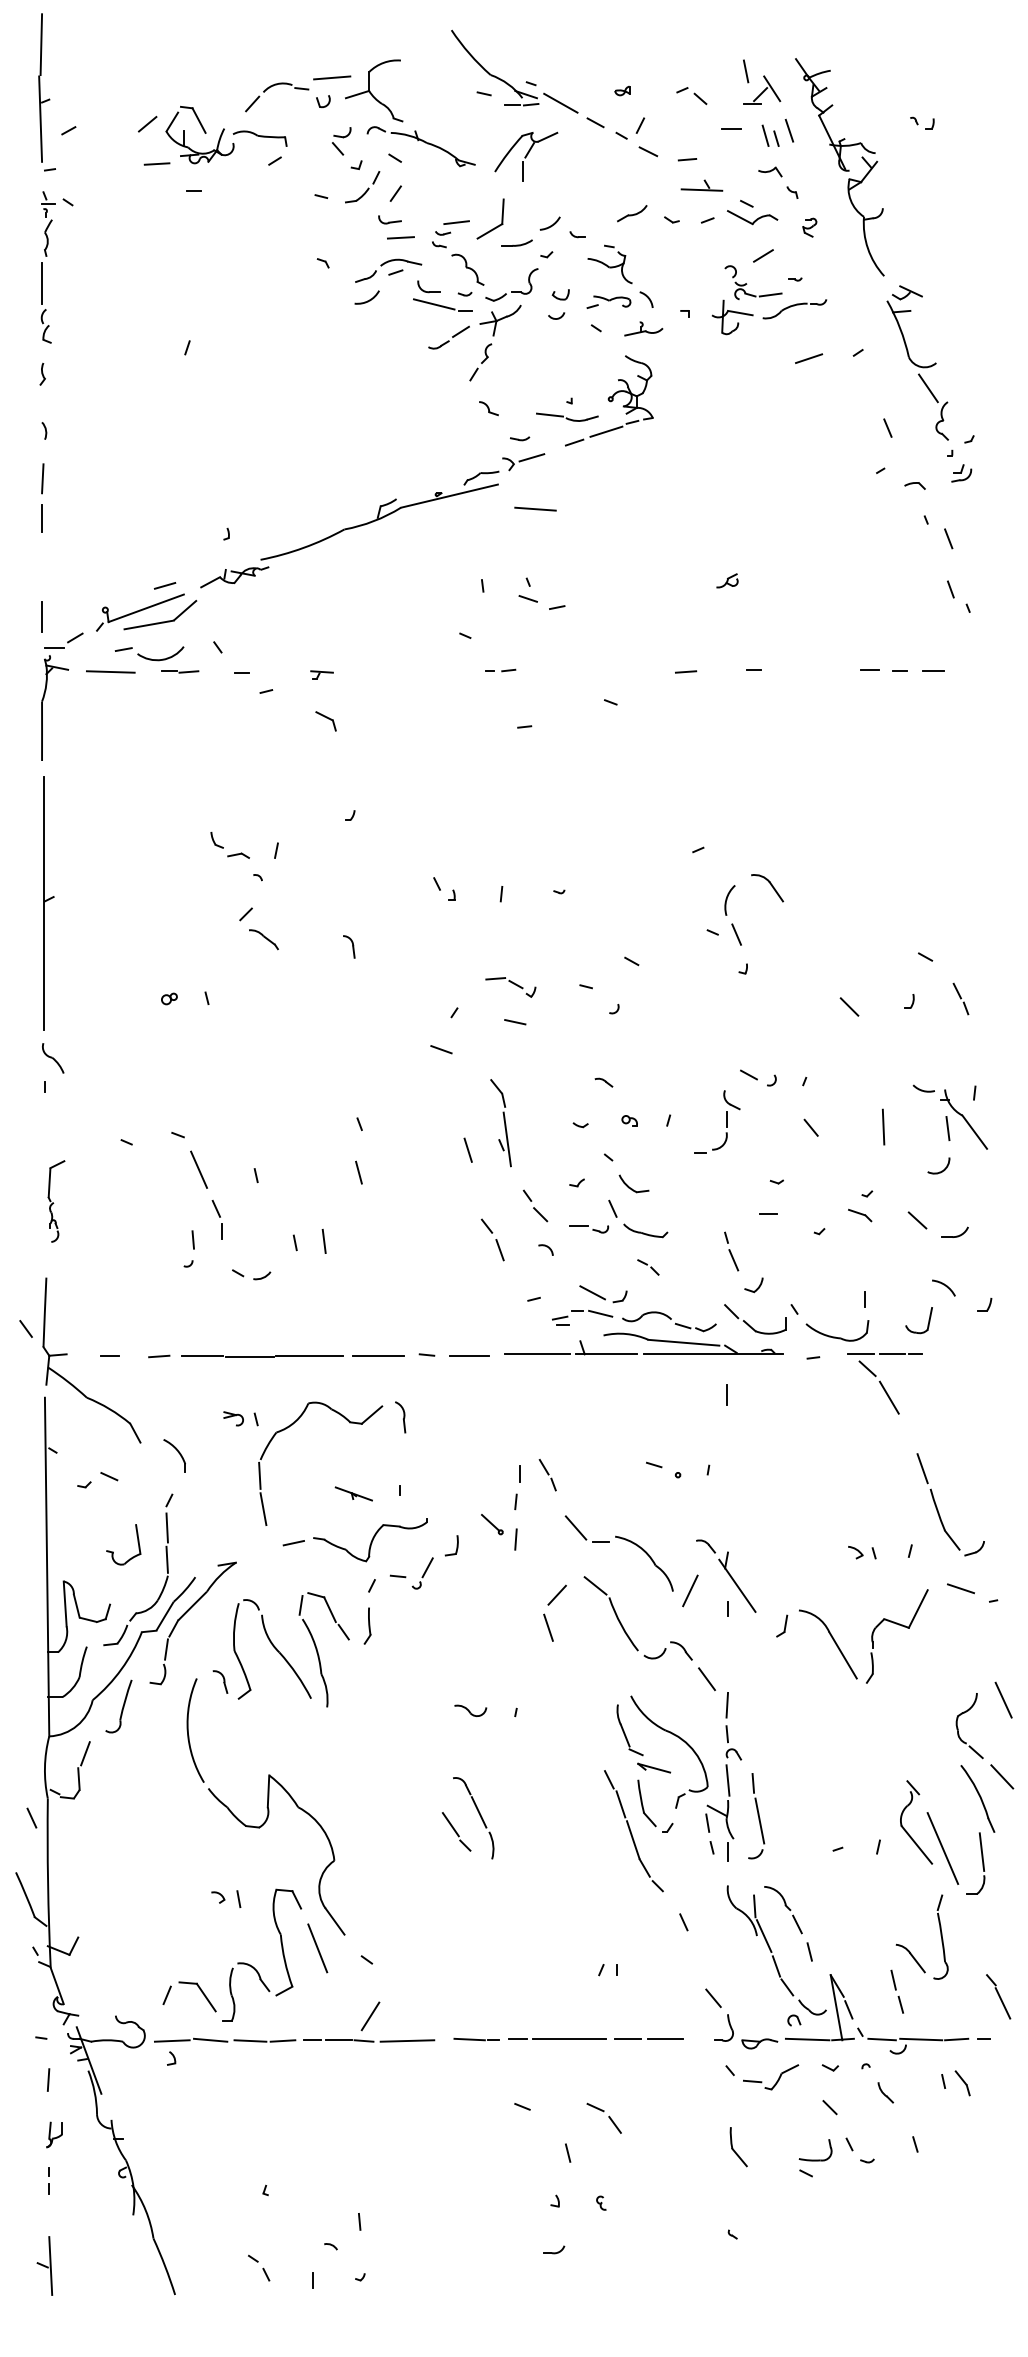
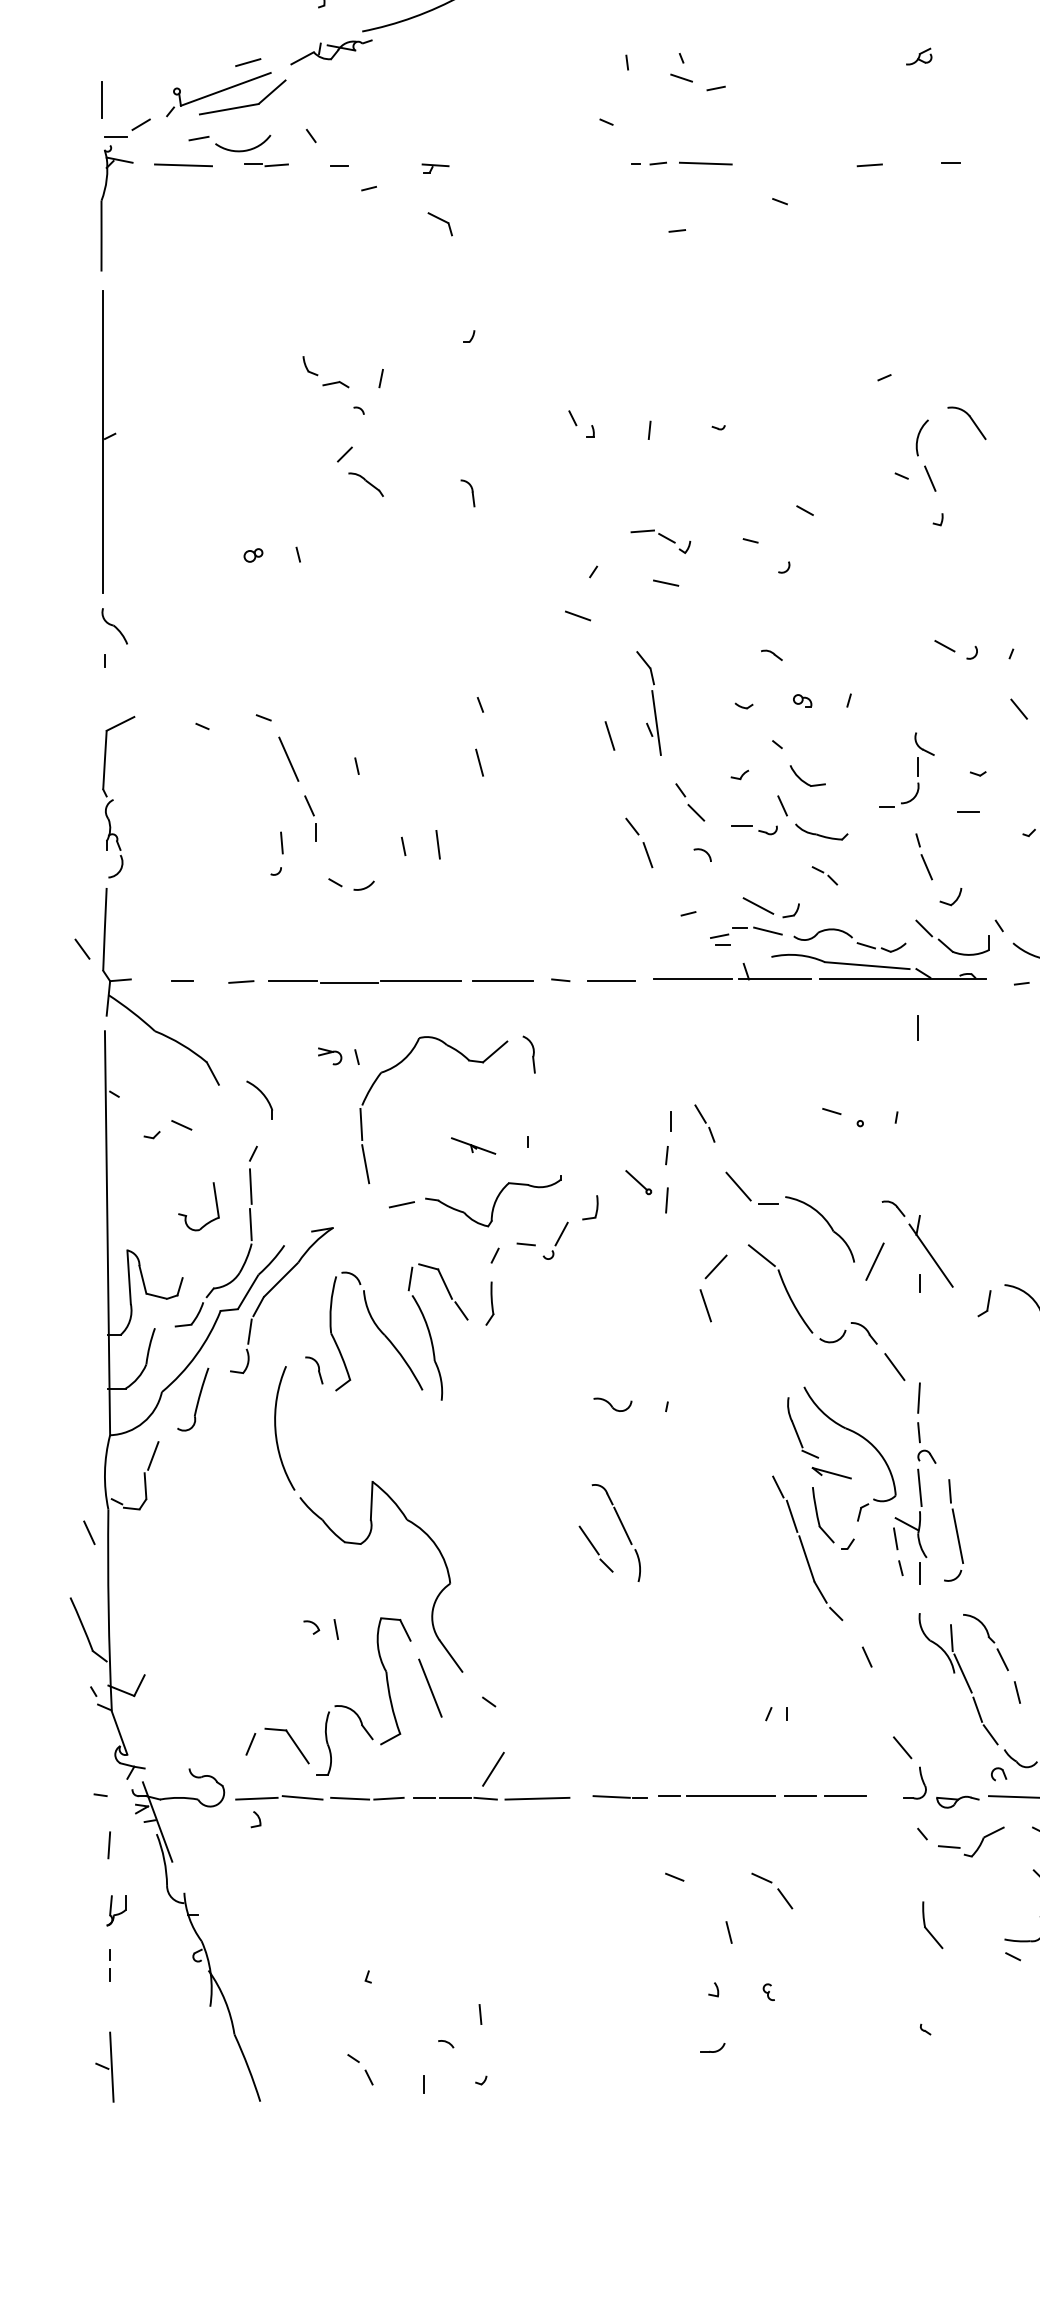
line: (548, 670) -> (705, 163), added
part: (726, 1121) -> (918, 769), moved
part: (56, 1201) -> (118, 797), size x1.67

